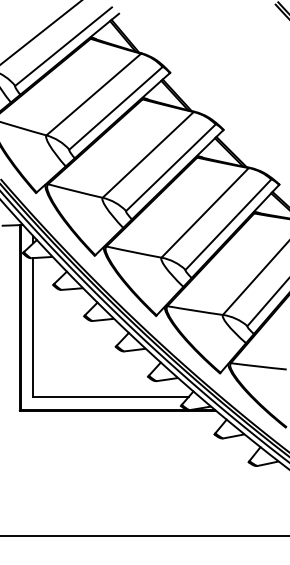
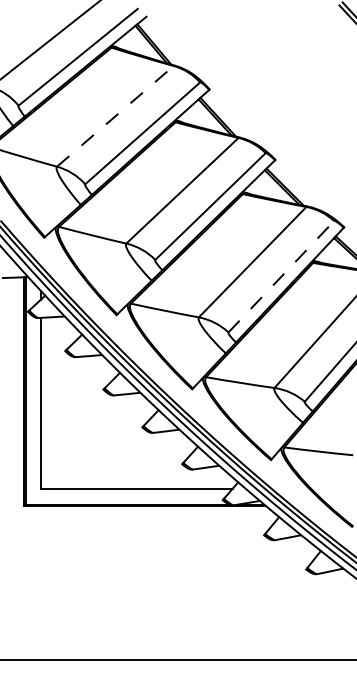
line: (93, 94) -> (115, 116), solid -> dashed
line: (228, 224) -> (281, 276), solid -> dashed

